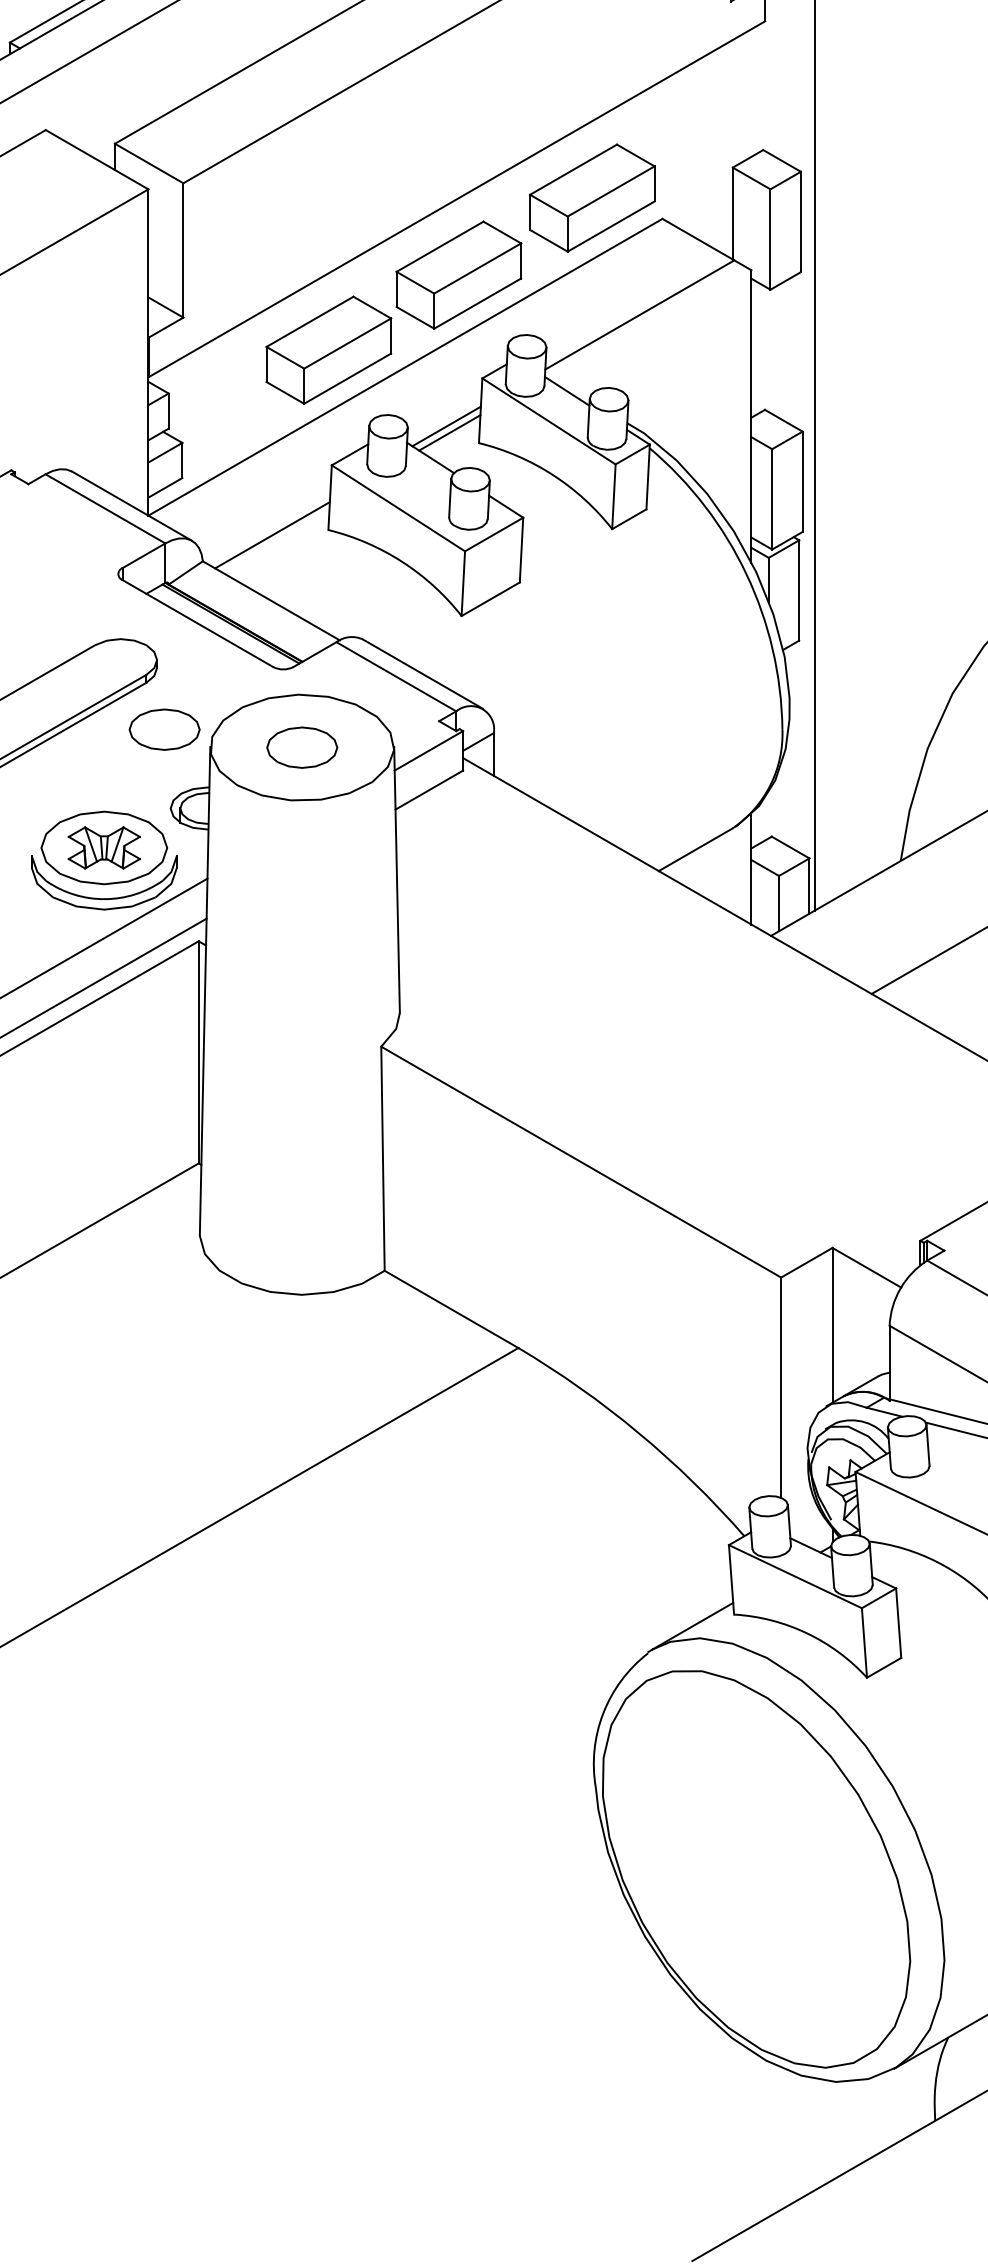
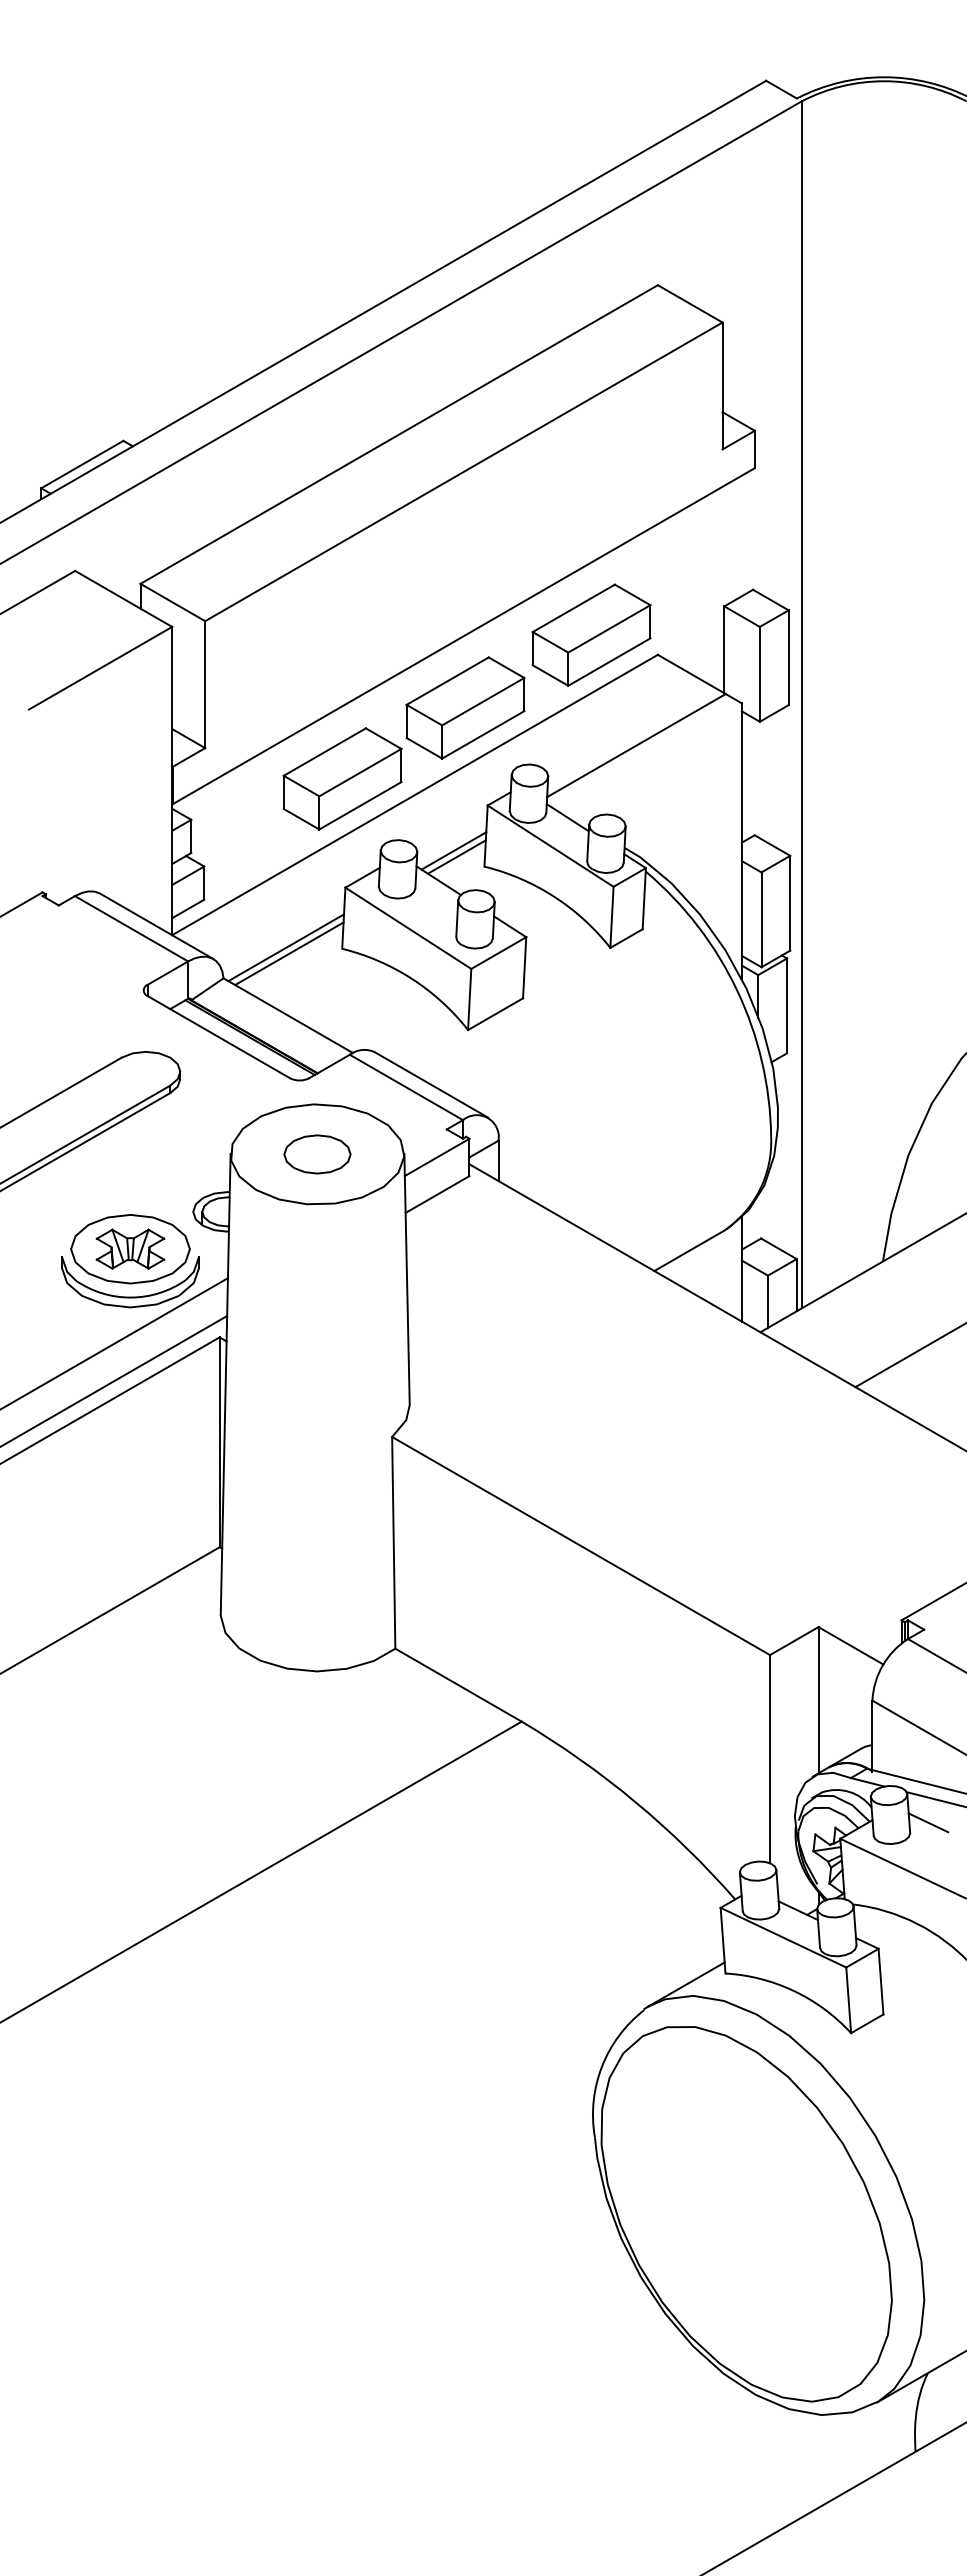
line: (269, 528) -> (286, 947), added
part: (164, 729) -> (187, 1137), removed
line: (948, 1454) -> (928, 1822), added

